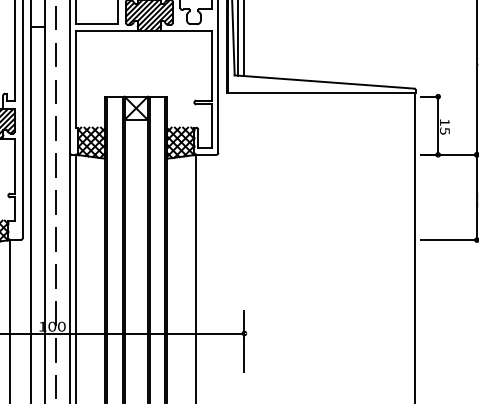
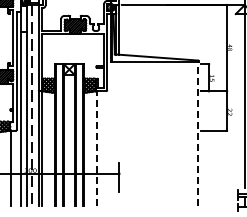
line: (415, 248) -> (198, 134), solid -> dashed
line: (197, 276) -> (97, 147), solid -> dashed

